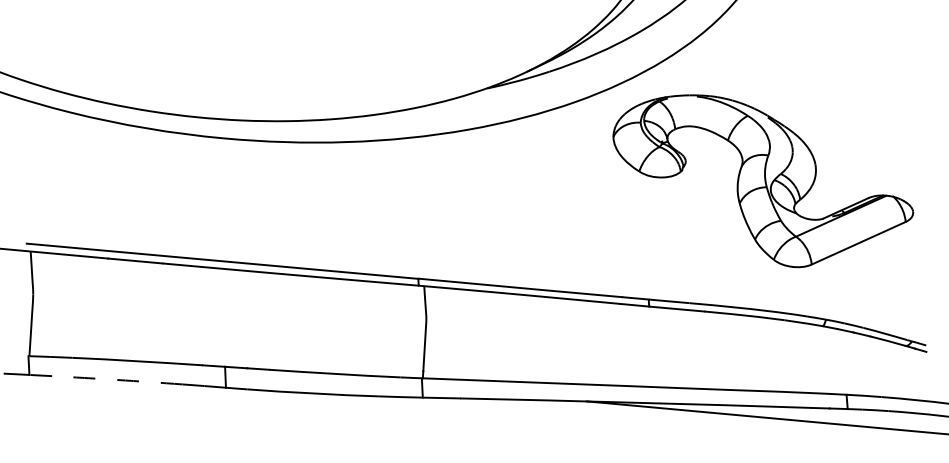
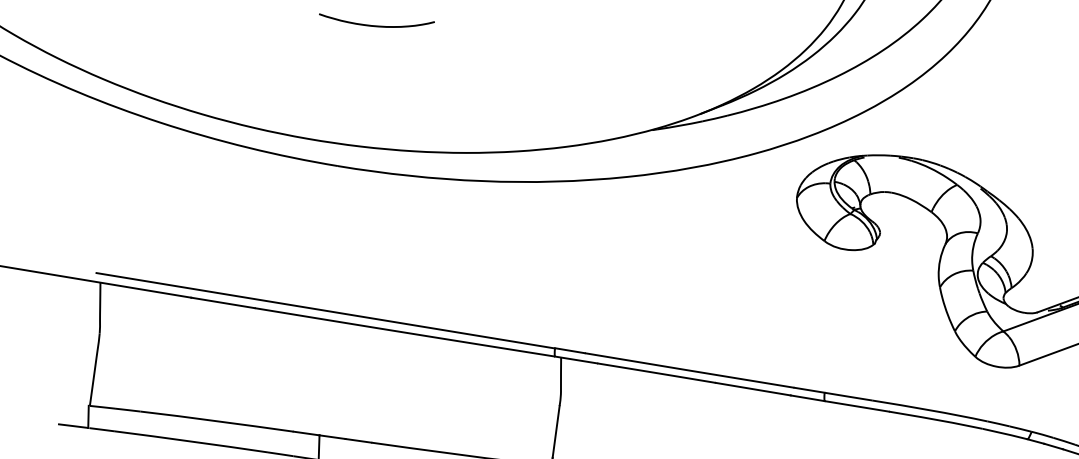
curve: (247, 17) -> (376, 25), added
arc: (117, 379) -> (191, 440), dashed -> solid

